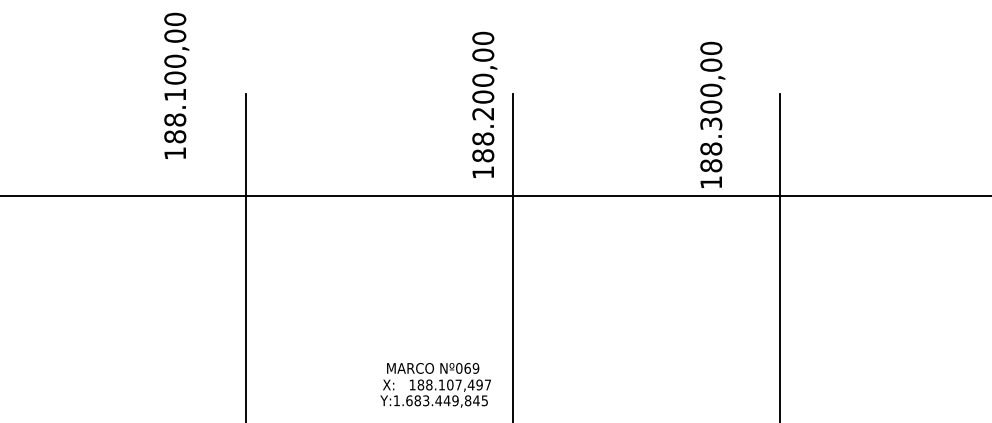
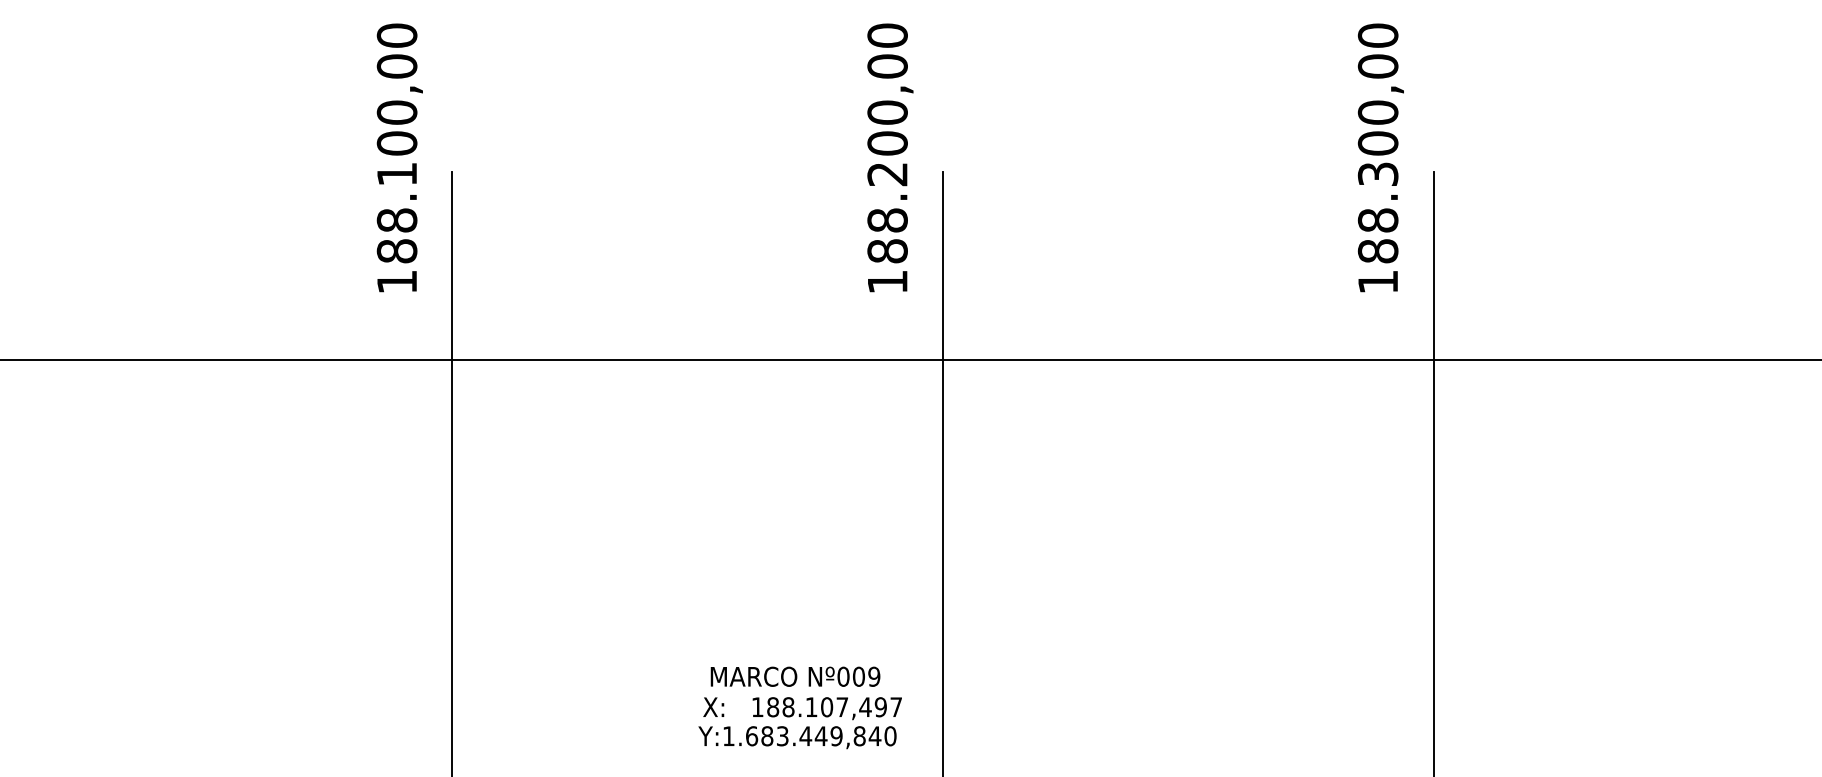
text: (176, 85) -> (399, 157), moved
text: (484, 104) -> (889, 157), moved
text: (712, 114) -> (1380, 157), moved
text: (467, 368) -> (858, 676), Nº069 -> Nº009
text: (484, 400) -> (889, 735), Y:1.683.449,845 -> Y:1.683.449,840

